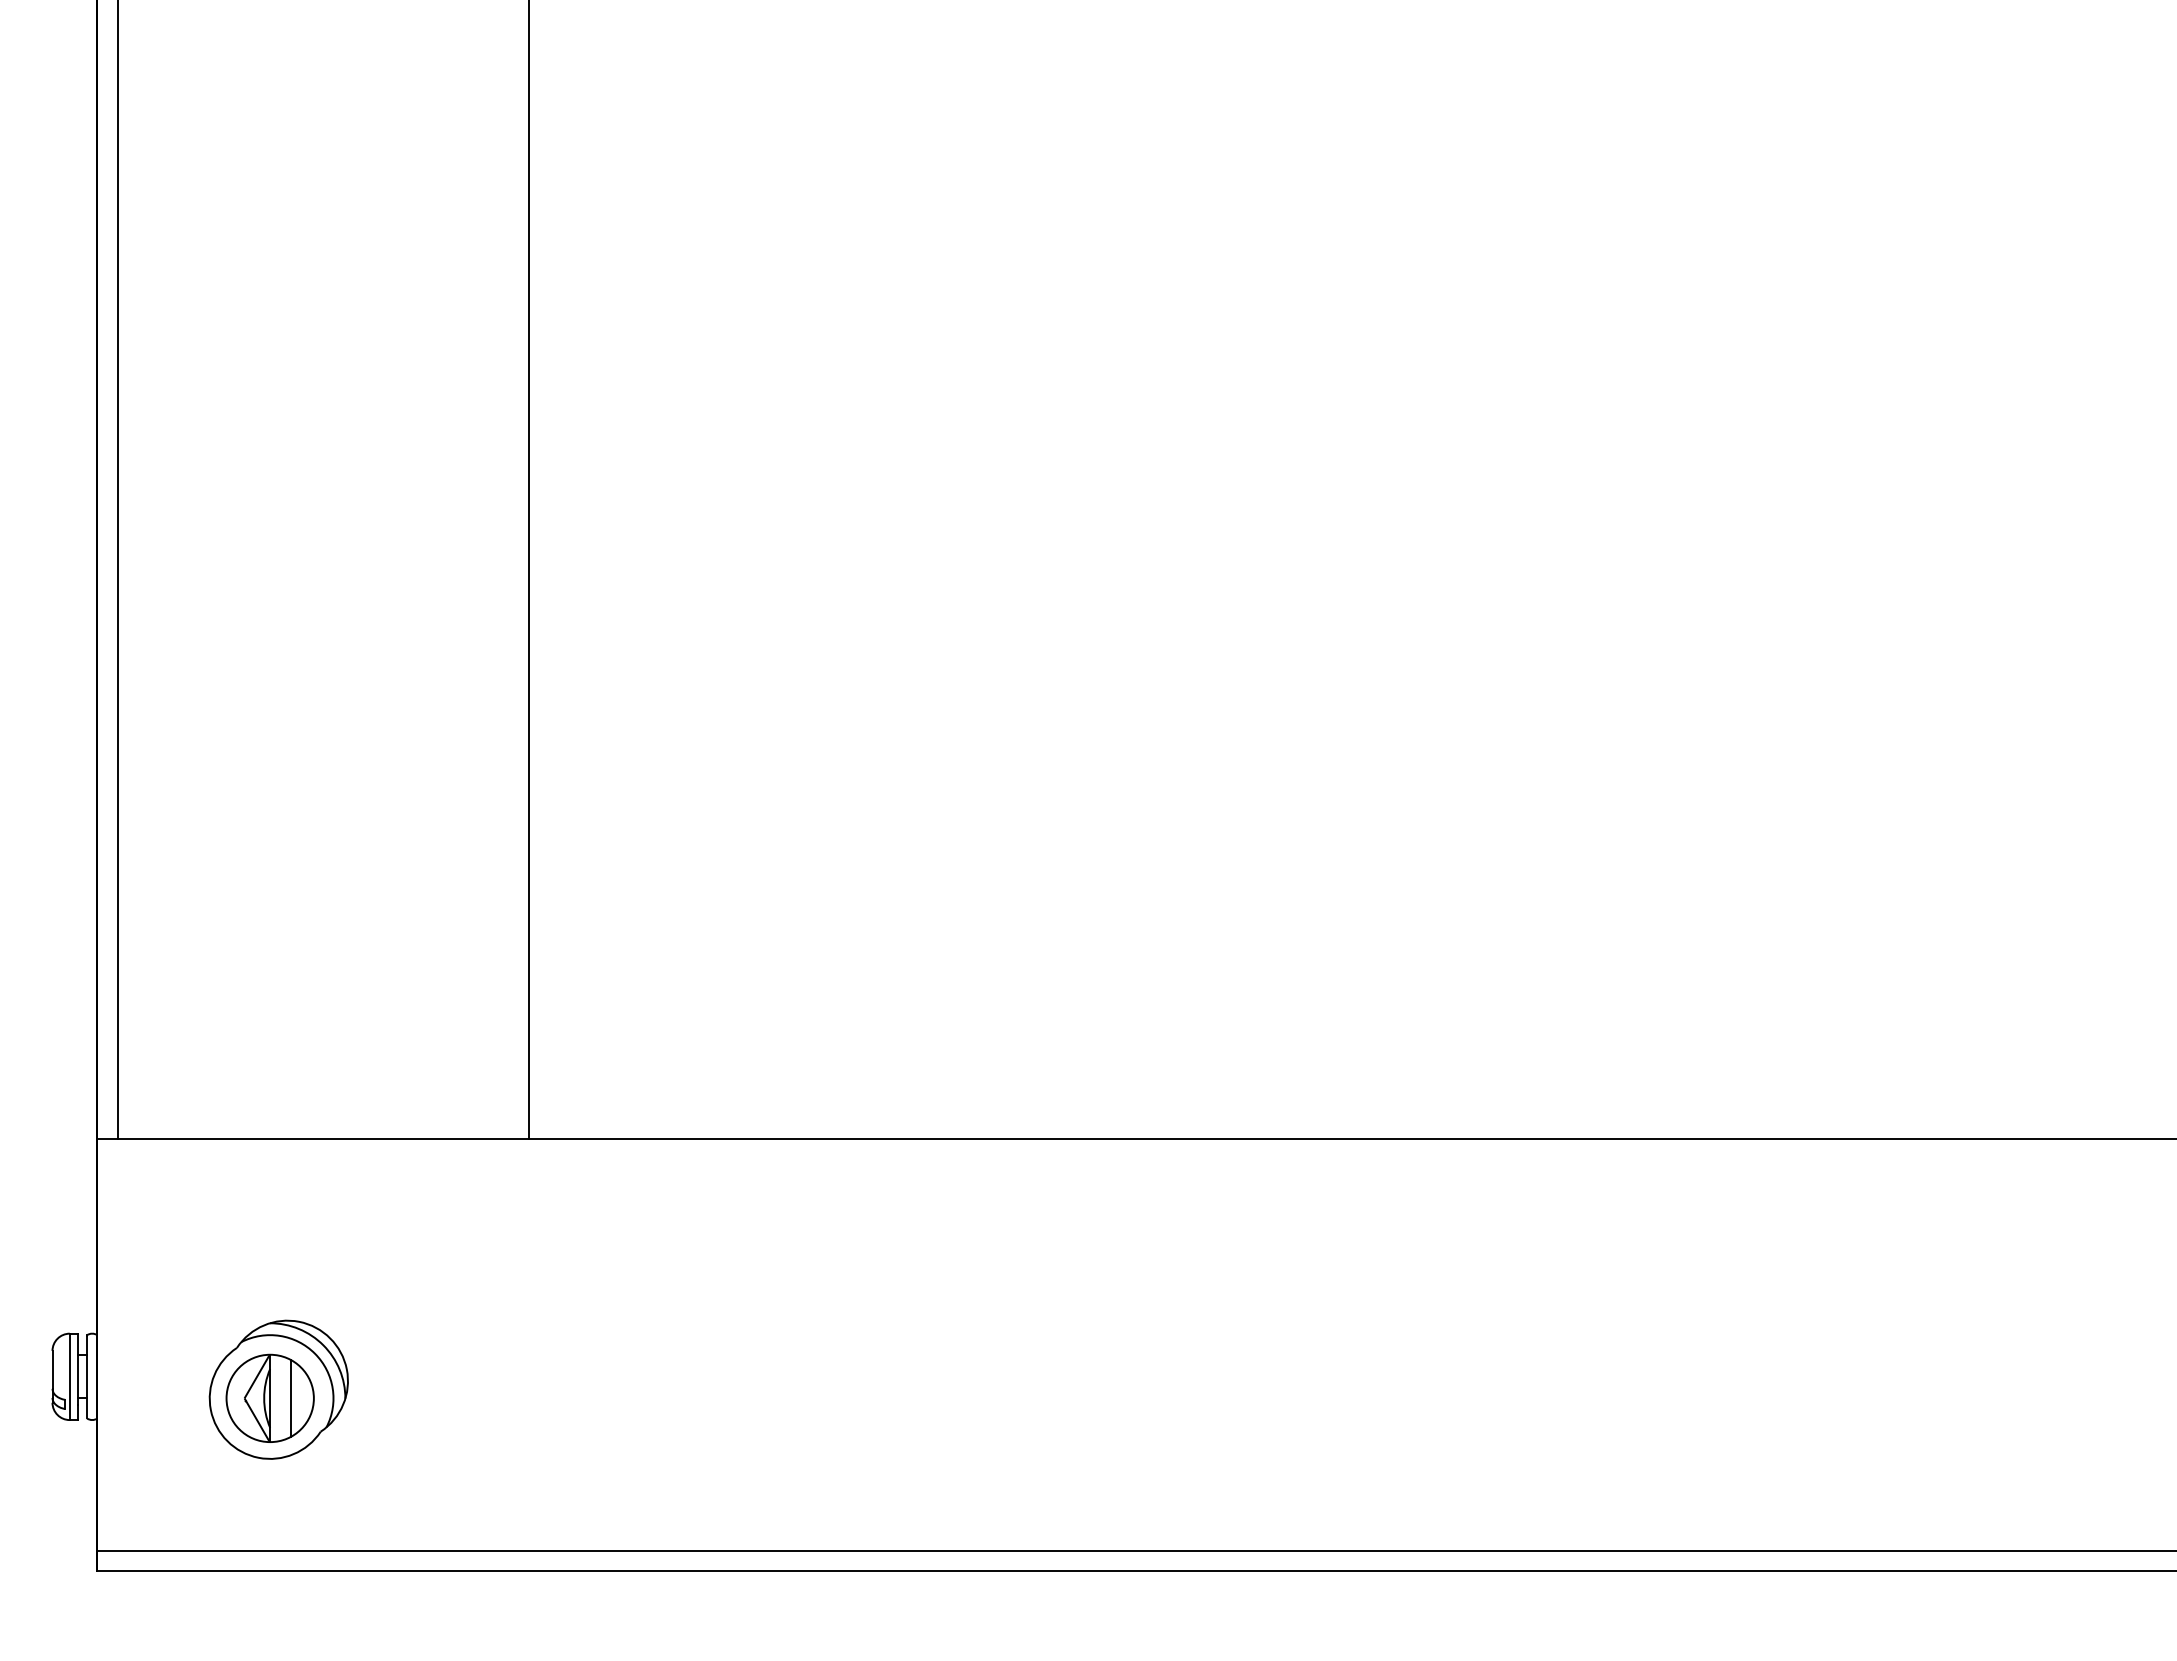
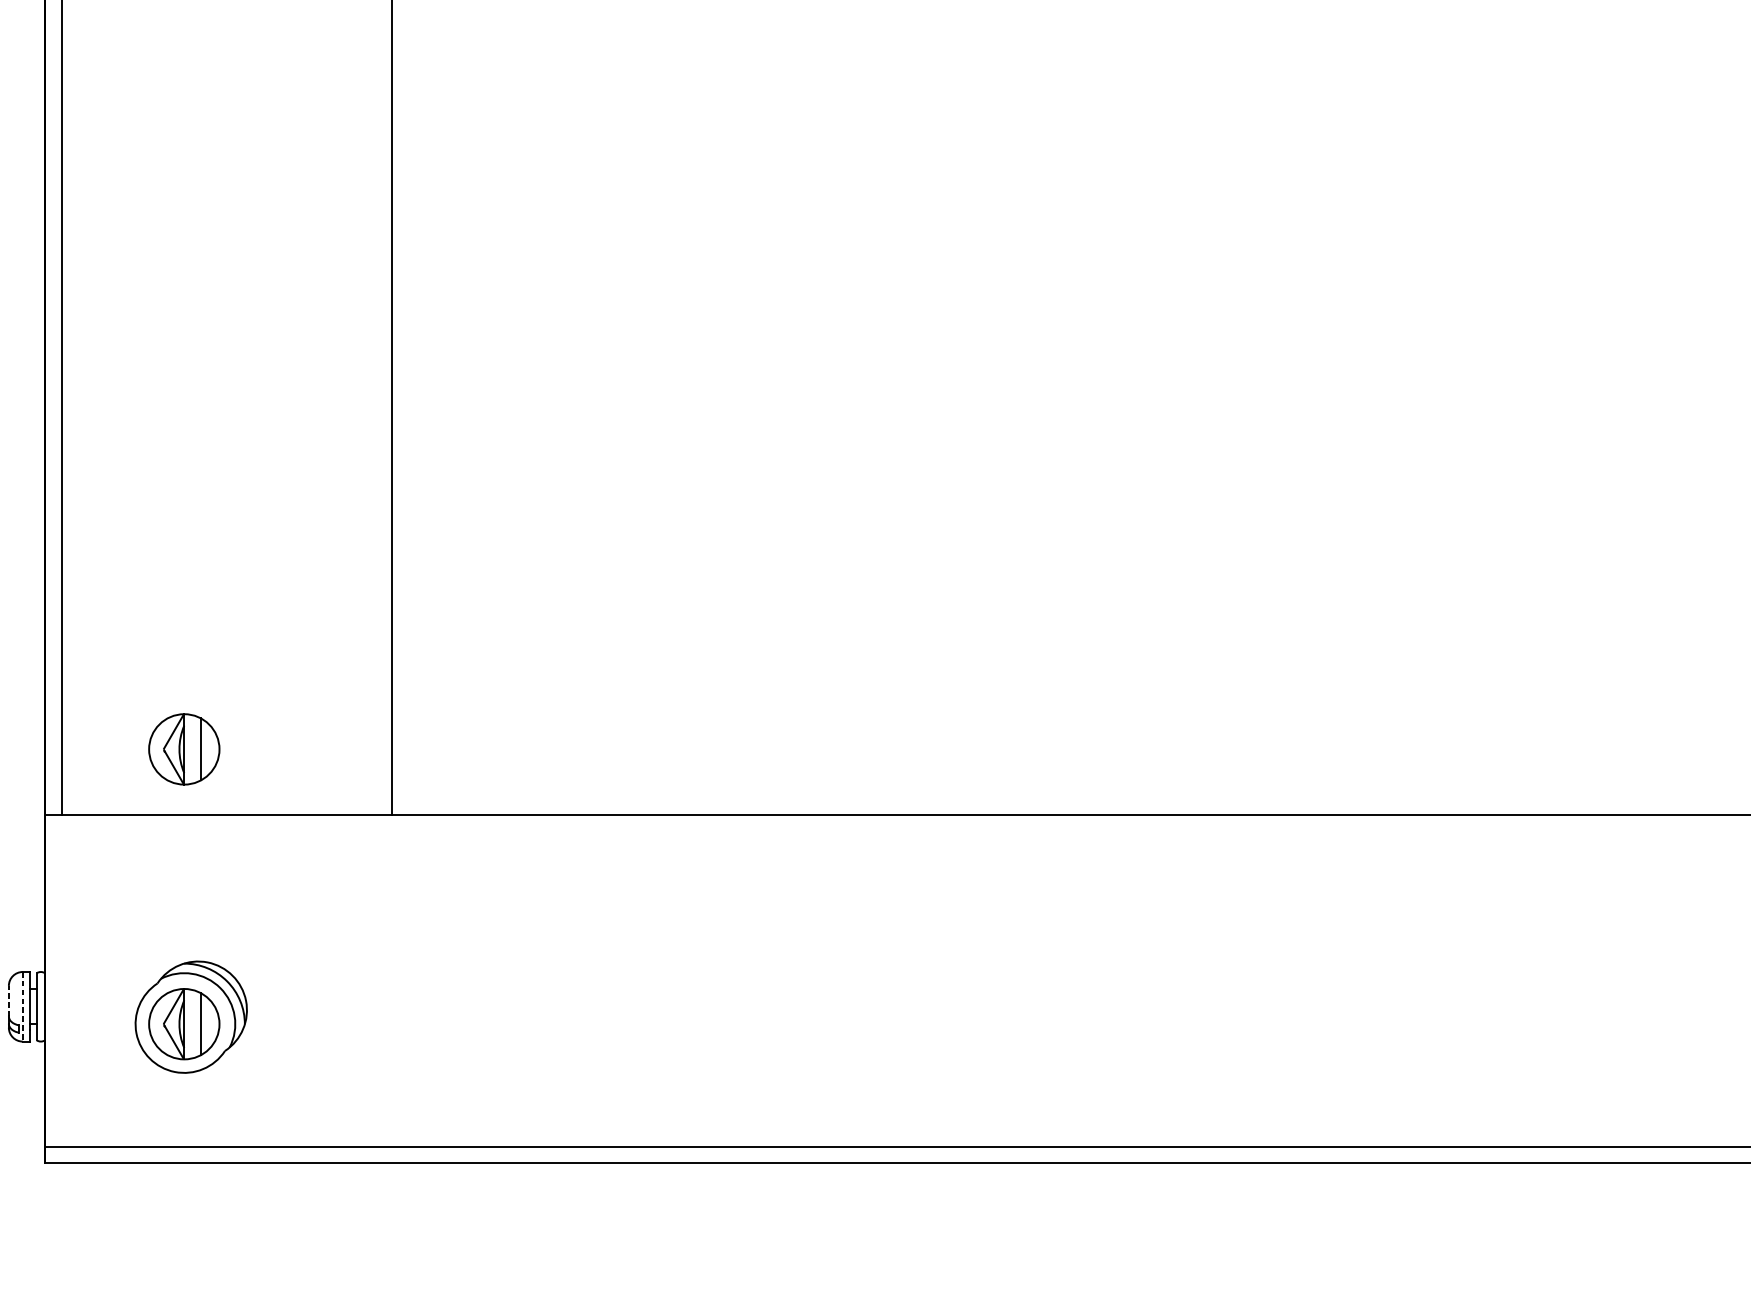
part: (269, 1056) -> (183, 748), added
line: (52, 1369) -> (8, 1000), solid -> dashed
line: (69, 1377) -> (22, 1007), solid -> dashed

